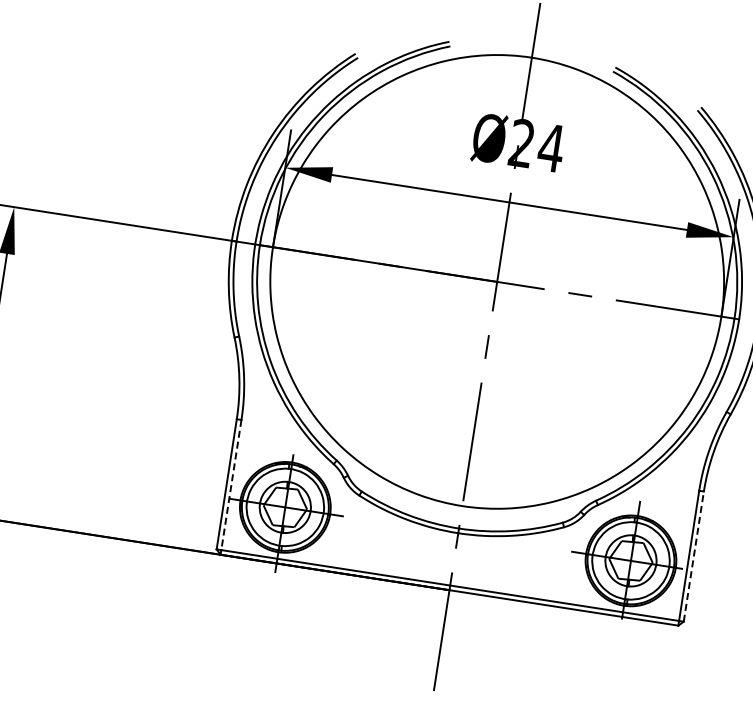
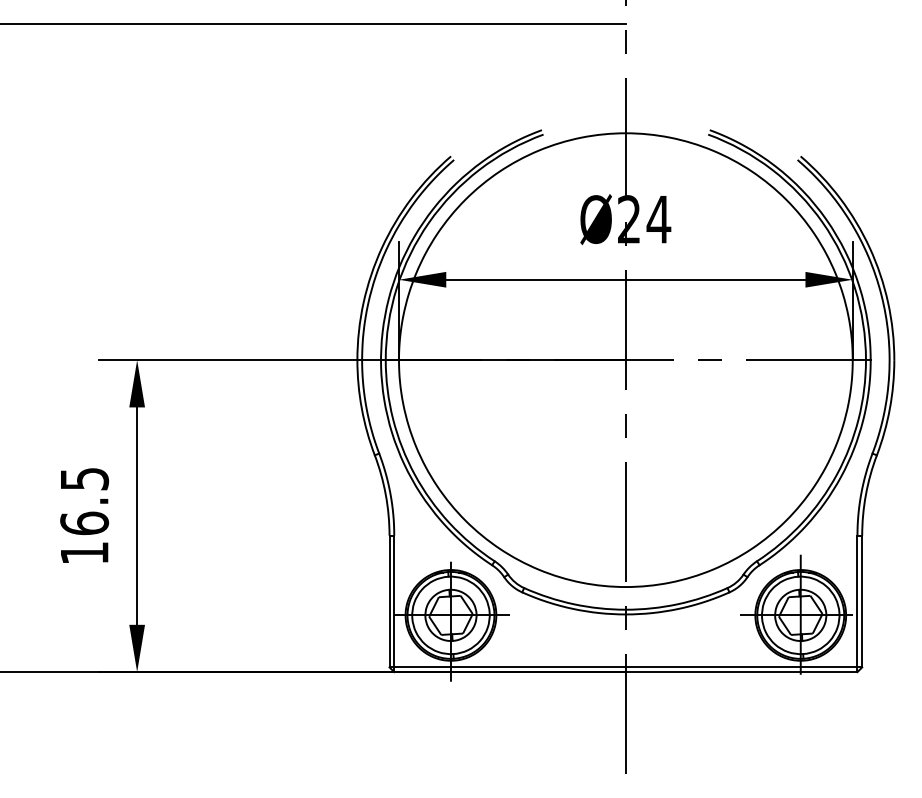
line: (231, 485) -> (394, 601), dashed -> solid
line: (694, 556) -> (862, 601), dashed -> solid

